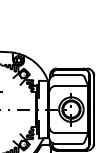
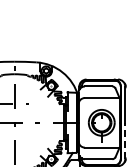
line: (93, 126) -> (125, 140), solid -> dashed

